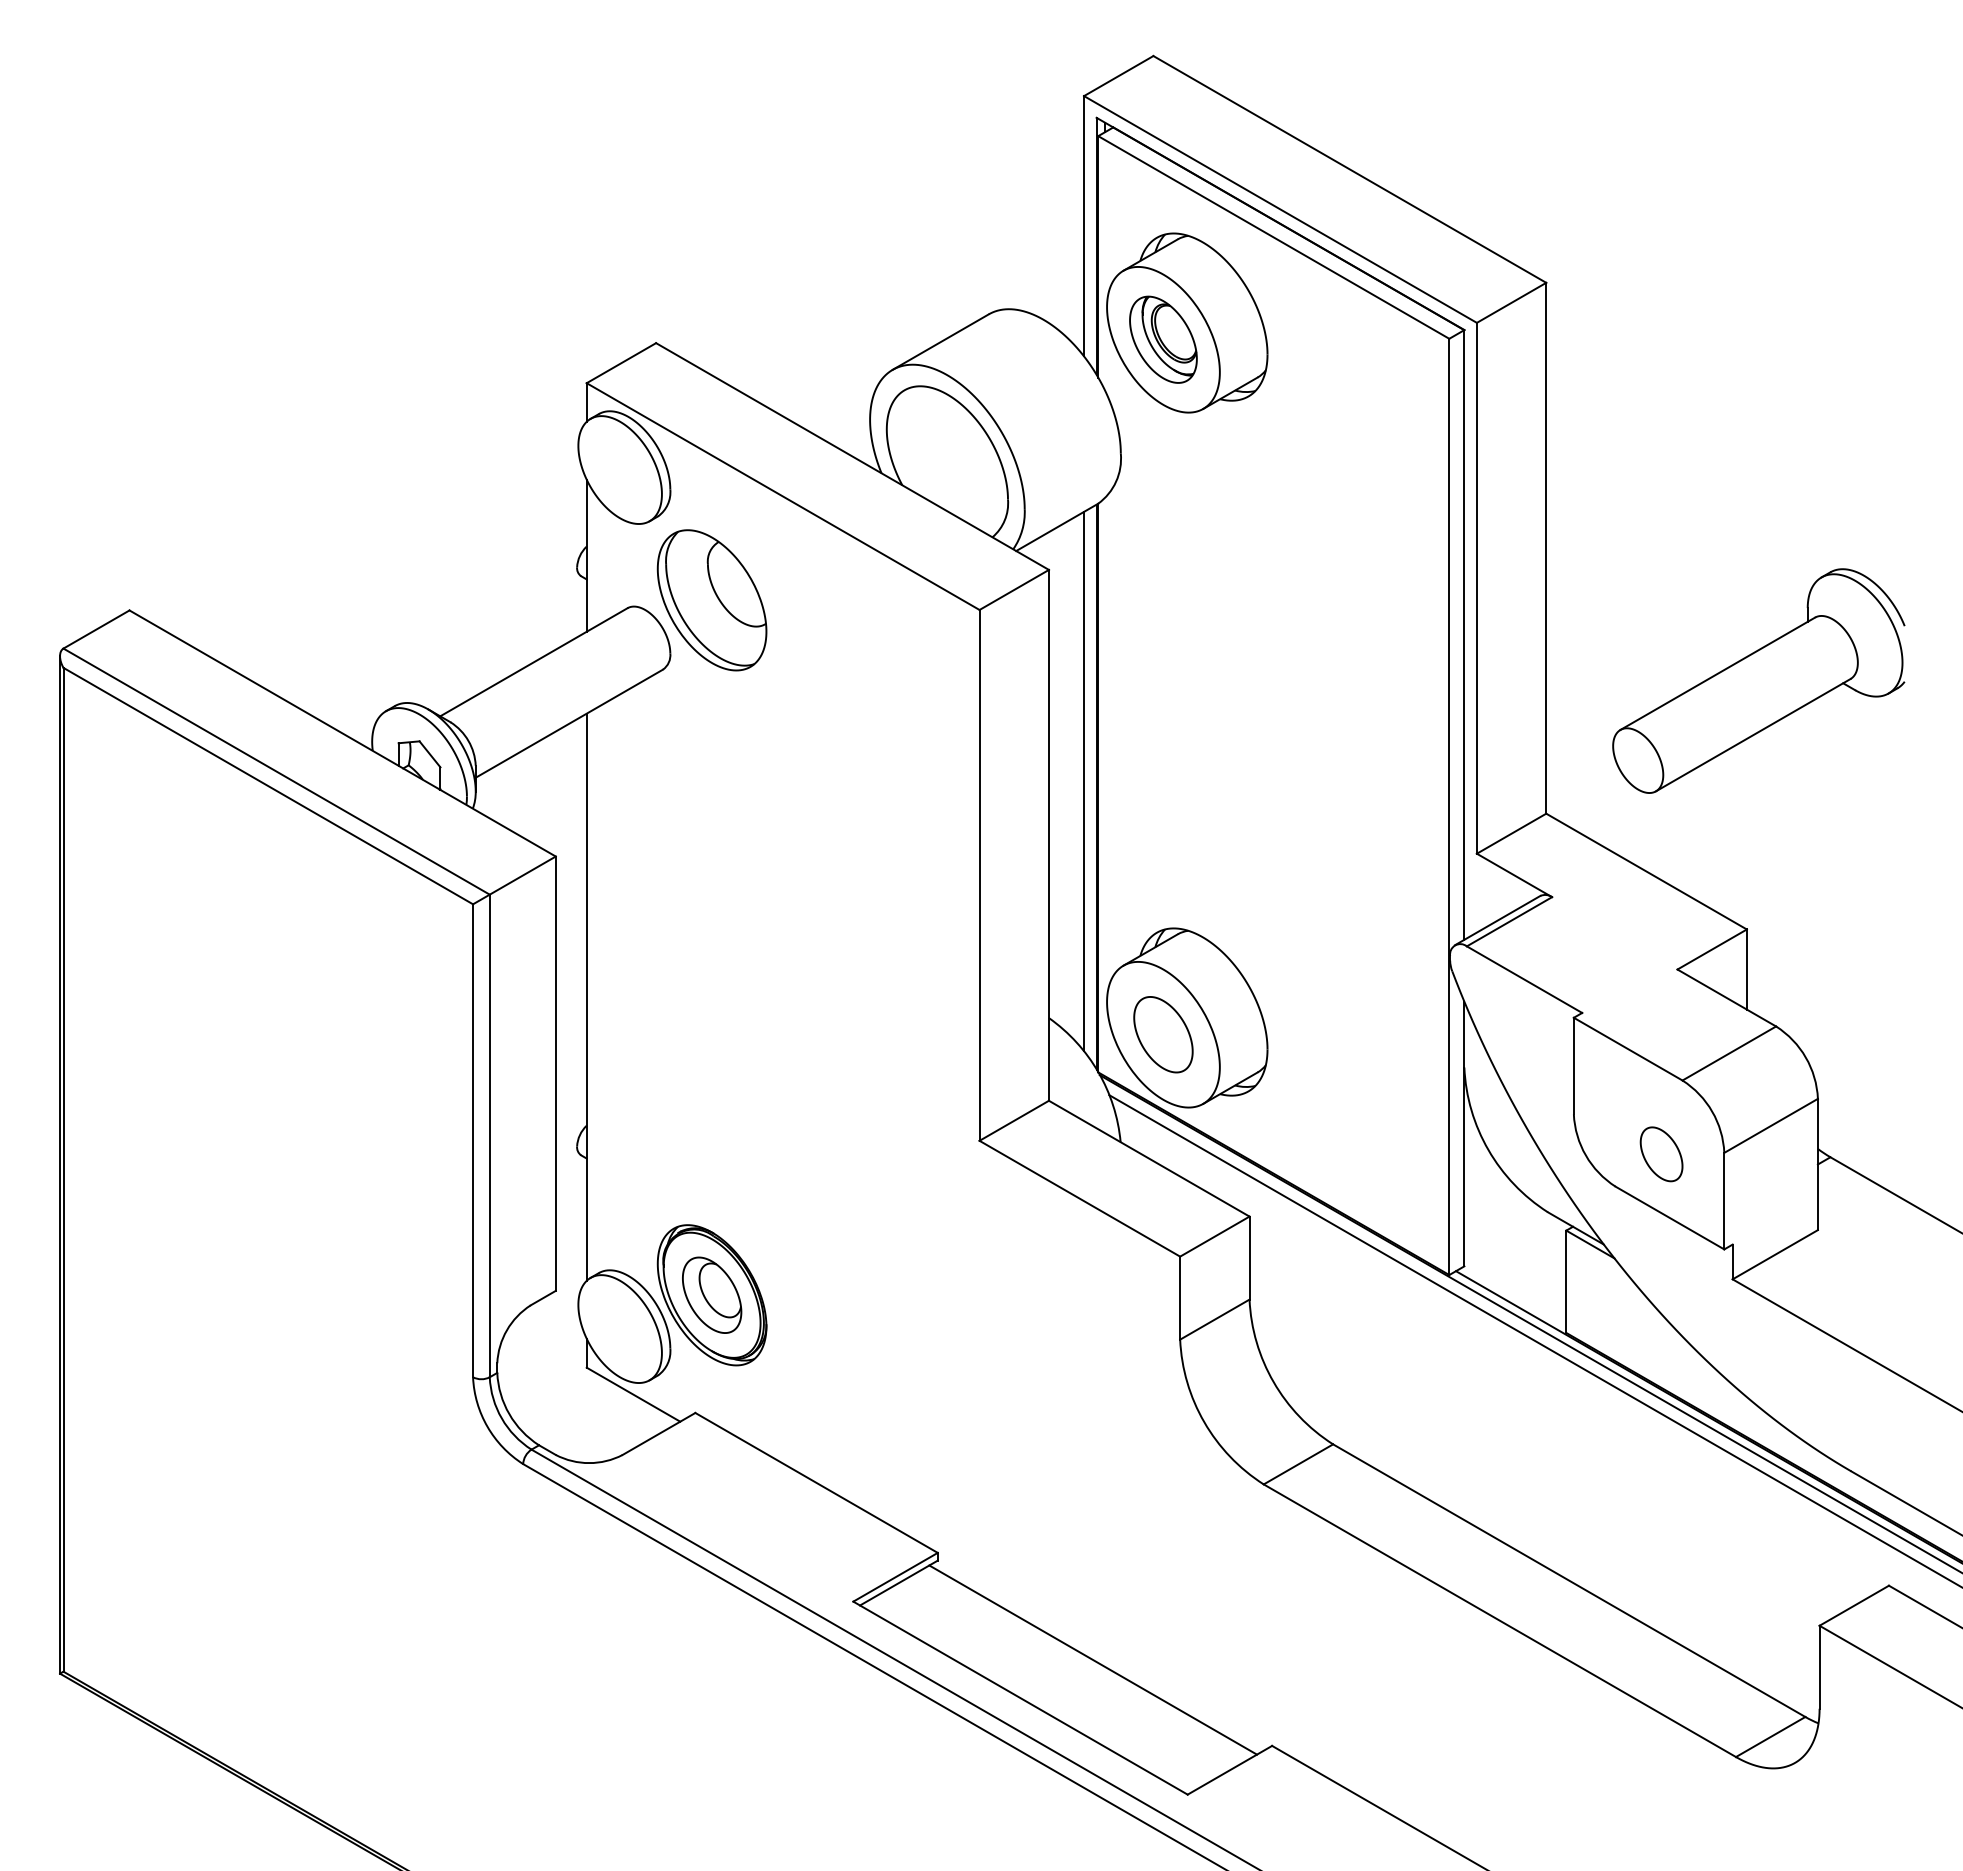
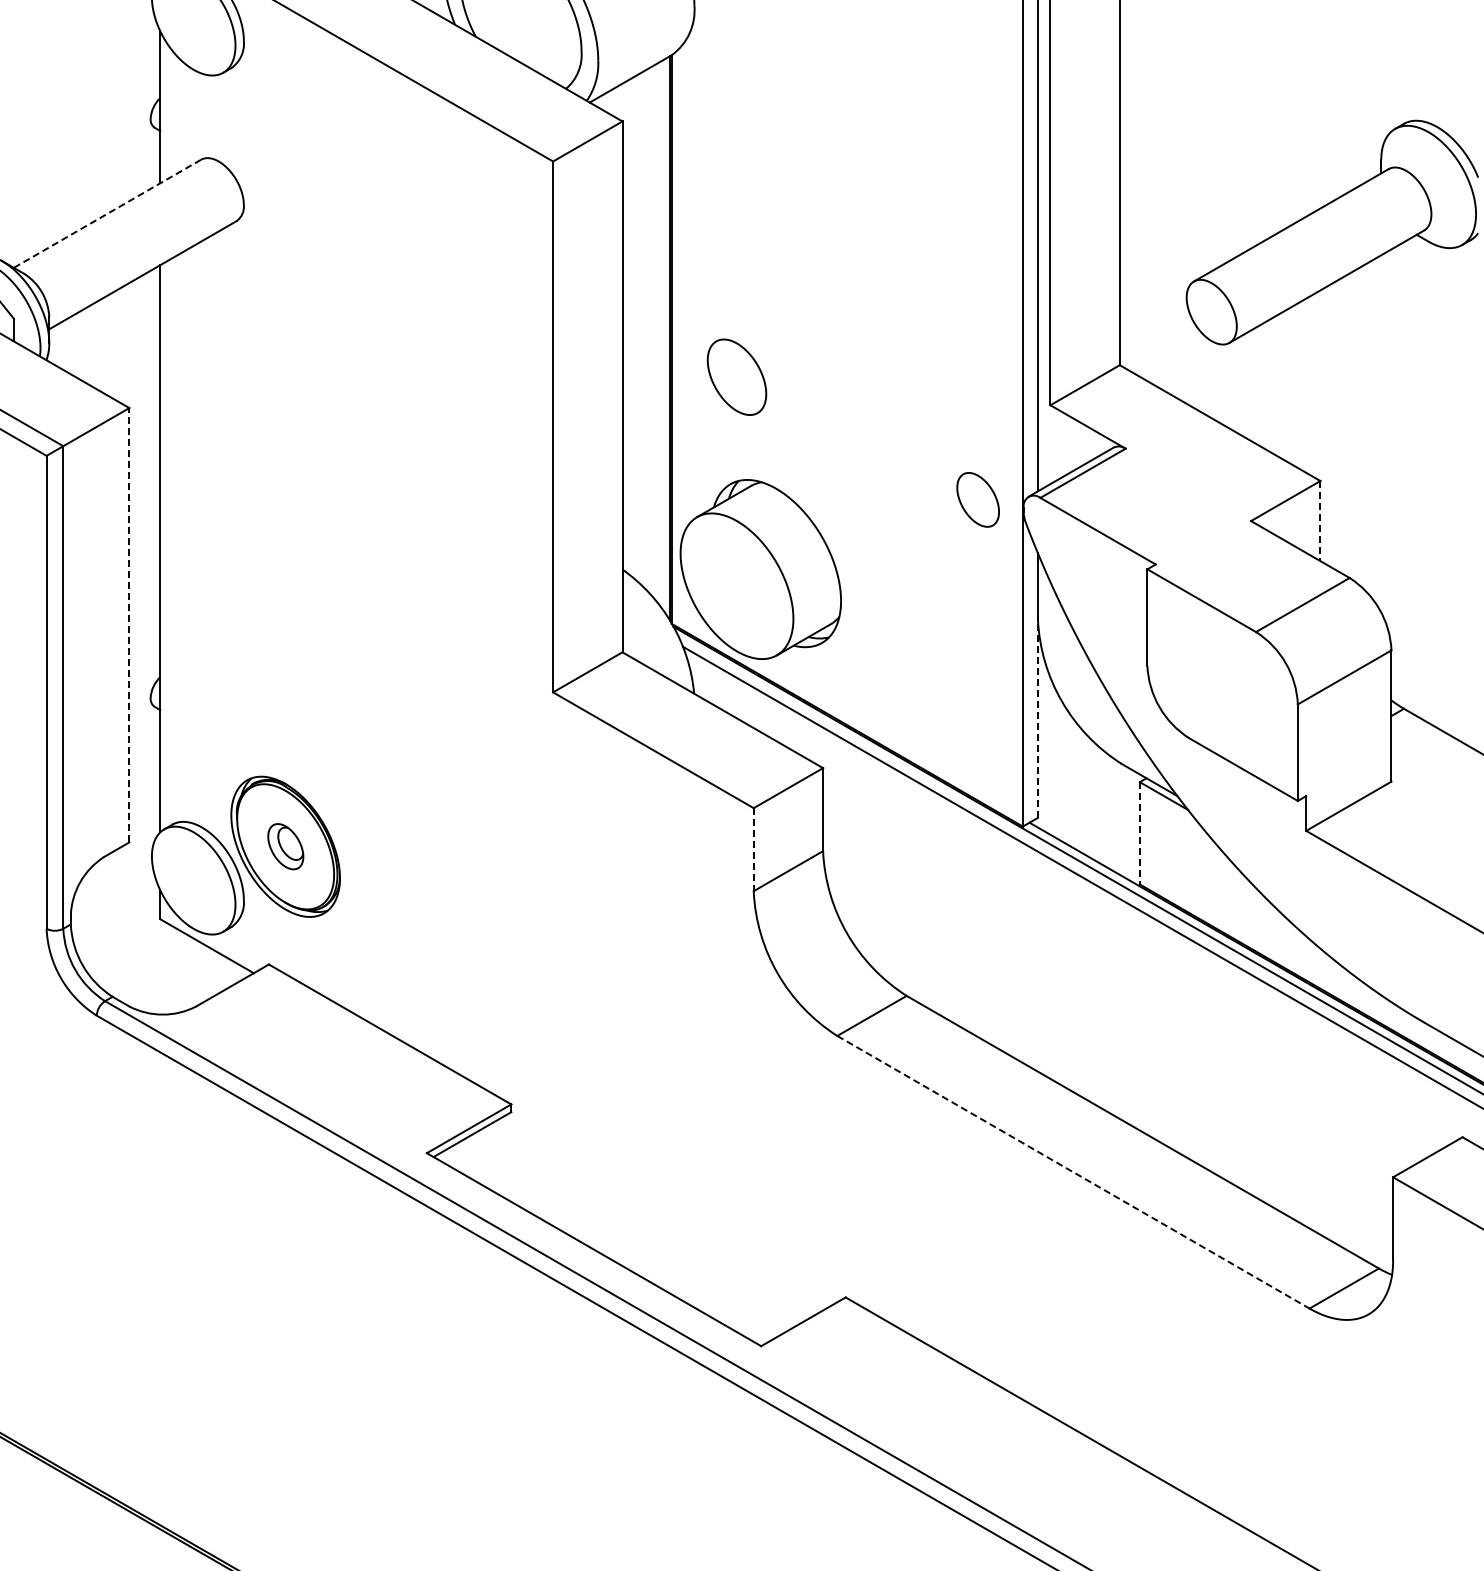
part: (711, 600) -> (285, 152), removed
line: (533, 662) -> (107, 214), solid -> dashed
line: (1084, 781) -> (658, 333), removed
line: (1746, 970) -> (1320, 522), solid -> dashed
part: (1163, 1034) -> (737, 377), moved
line: (555, 1073) -> (129, 625), solid -> dashed
part: (1661, 1154) -> (978, 500), moved
line: (1464, 1166) -> (1038, 718), solid -> dashed
line: (1566, 1282) -> (1140, 834), solid -> dashed
part: (712, 1294) -> (286, 846), size x0.6
line: (1180, 1298) -> (754, 850), solid -> dashed
line: (1499, 1620) -> (1073, 1172), solid -> dashed
line: (1093, 1659) -> (667, 1211), removed

